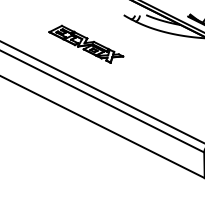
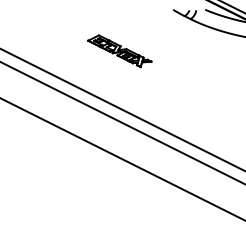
part: (86, 43) -> (119, 50), size x0.6

